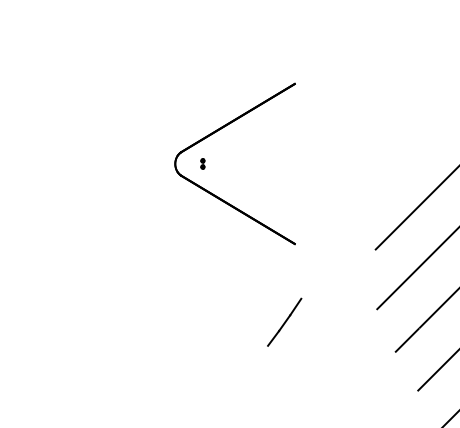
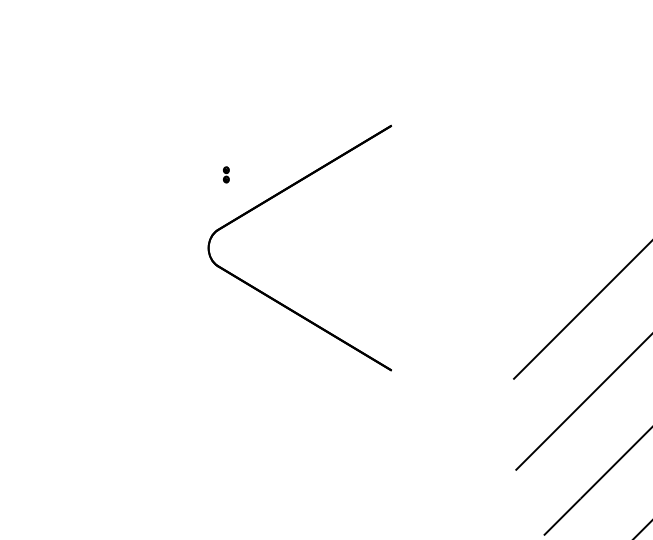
part: (202, 163) -> (225, 174), moved
line: (284, 321) -> (375, 488), removed

